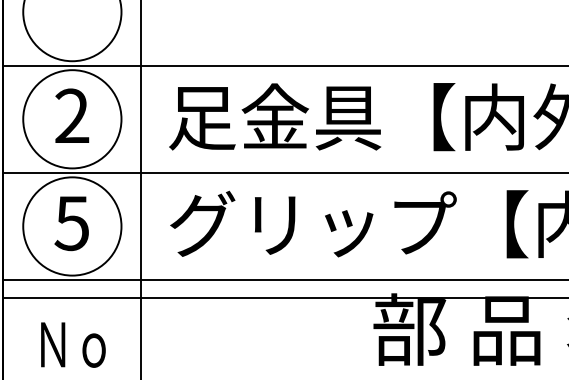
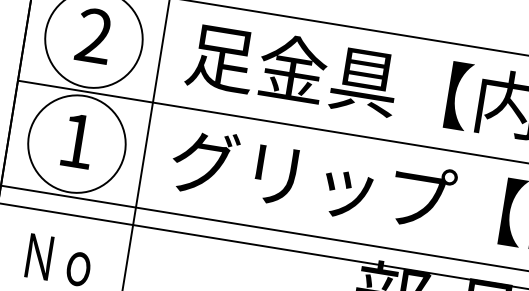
text: (71, 223) -> (76, 141), 5 -> 1

